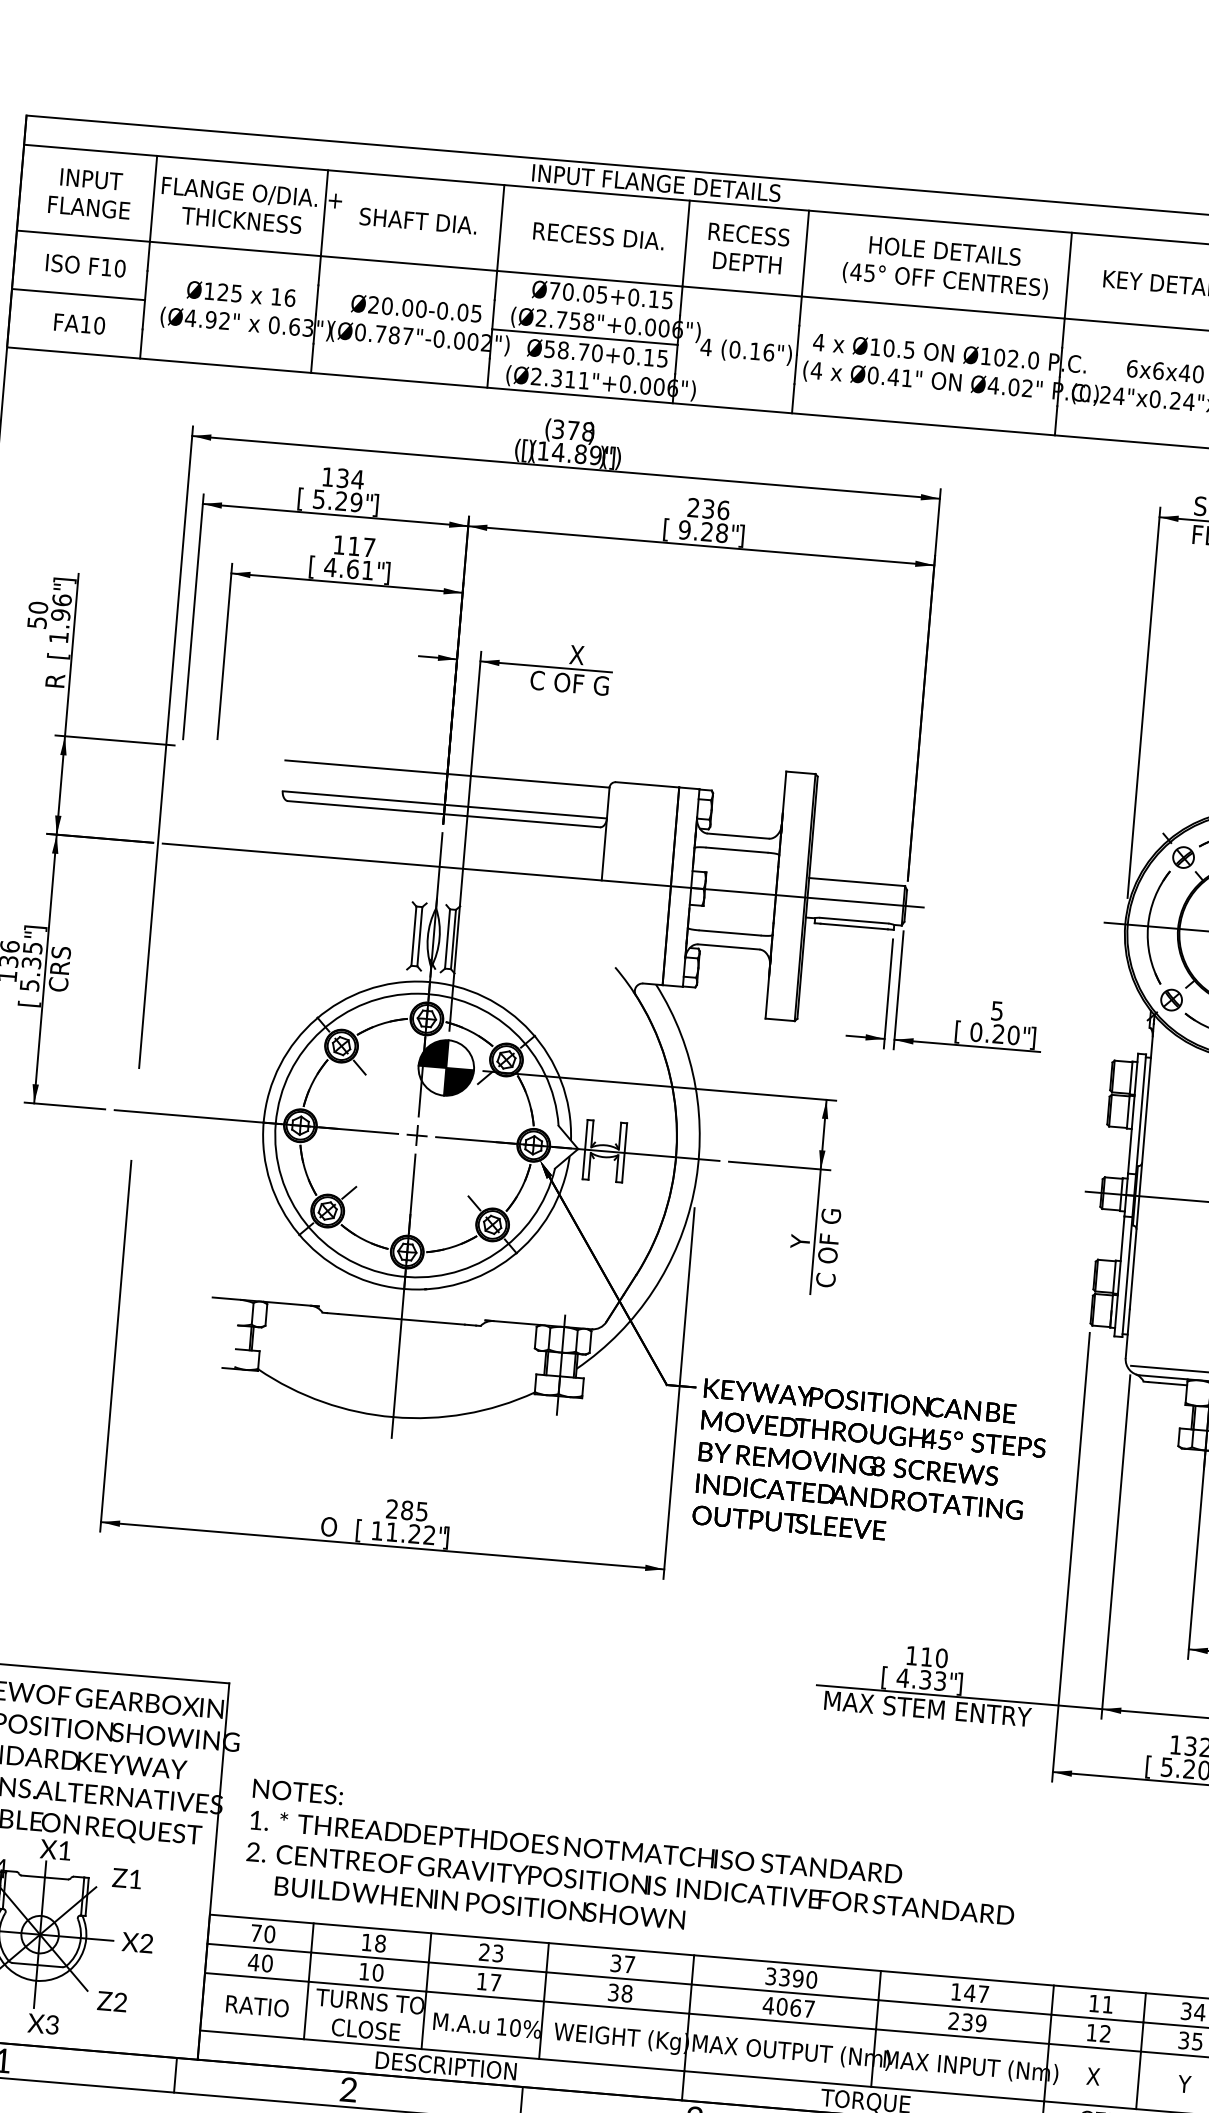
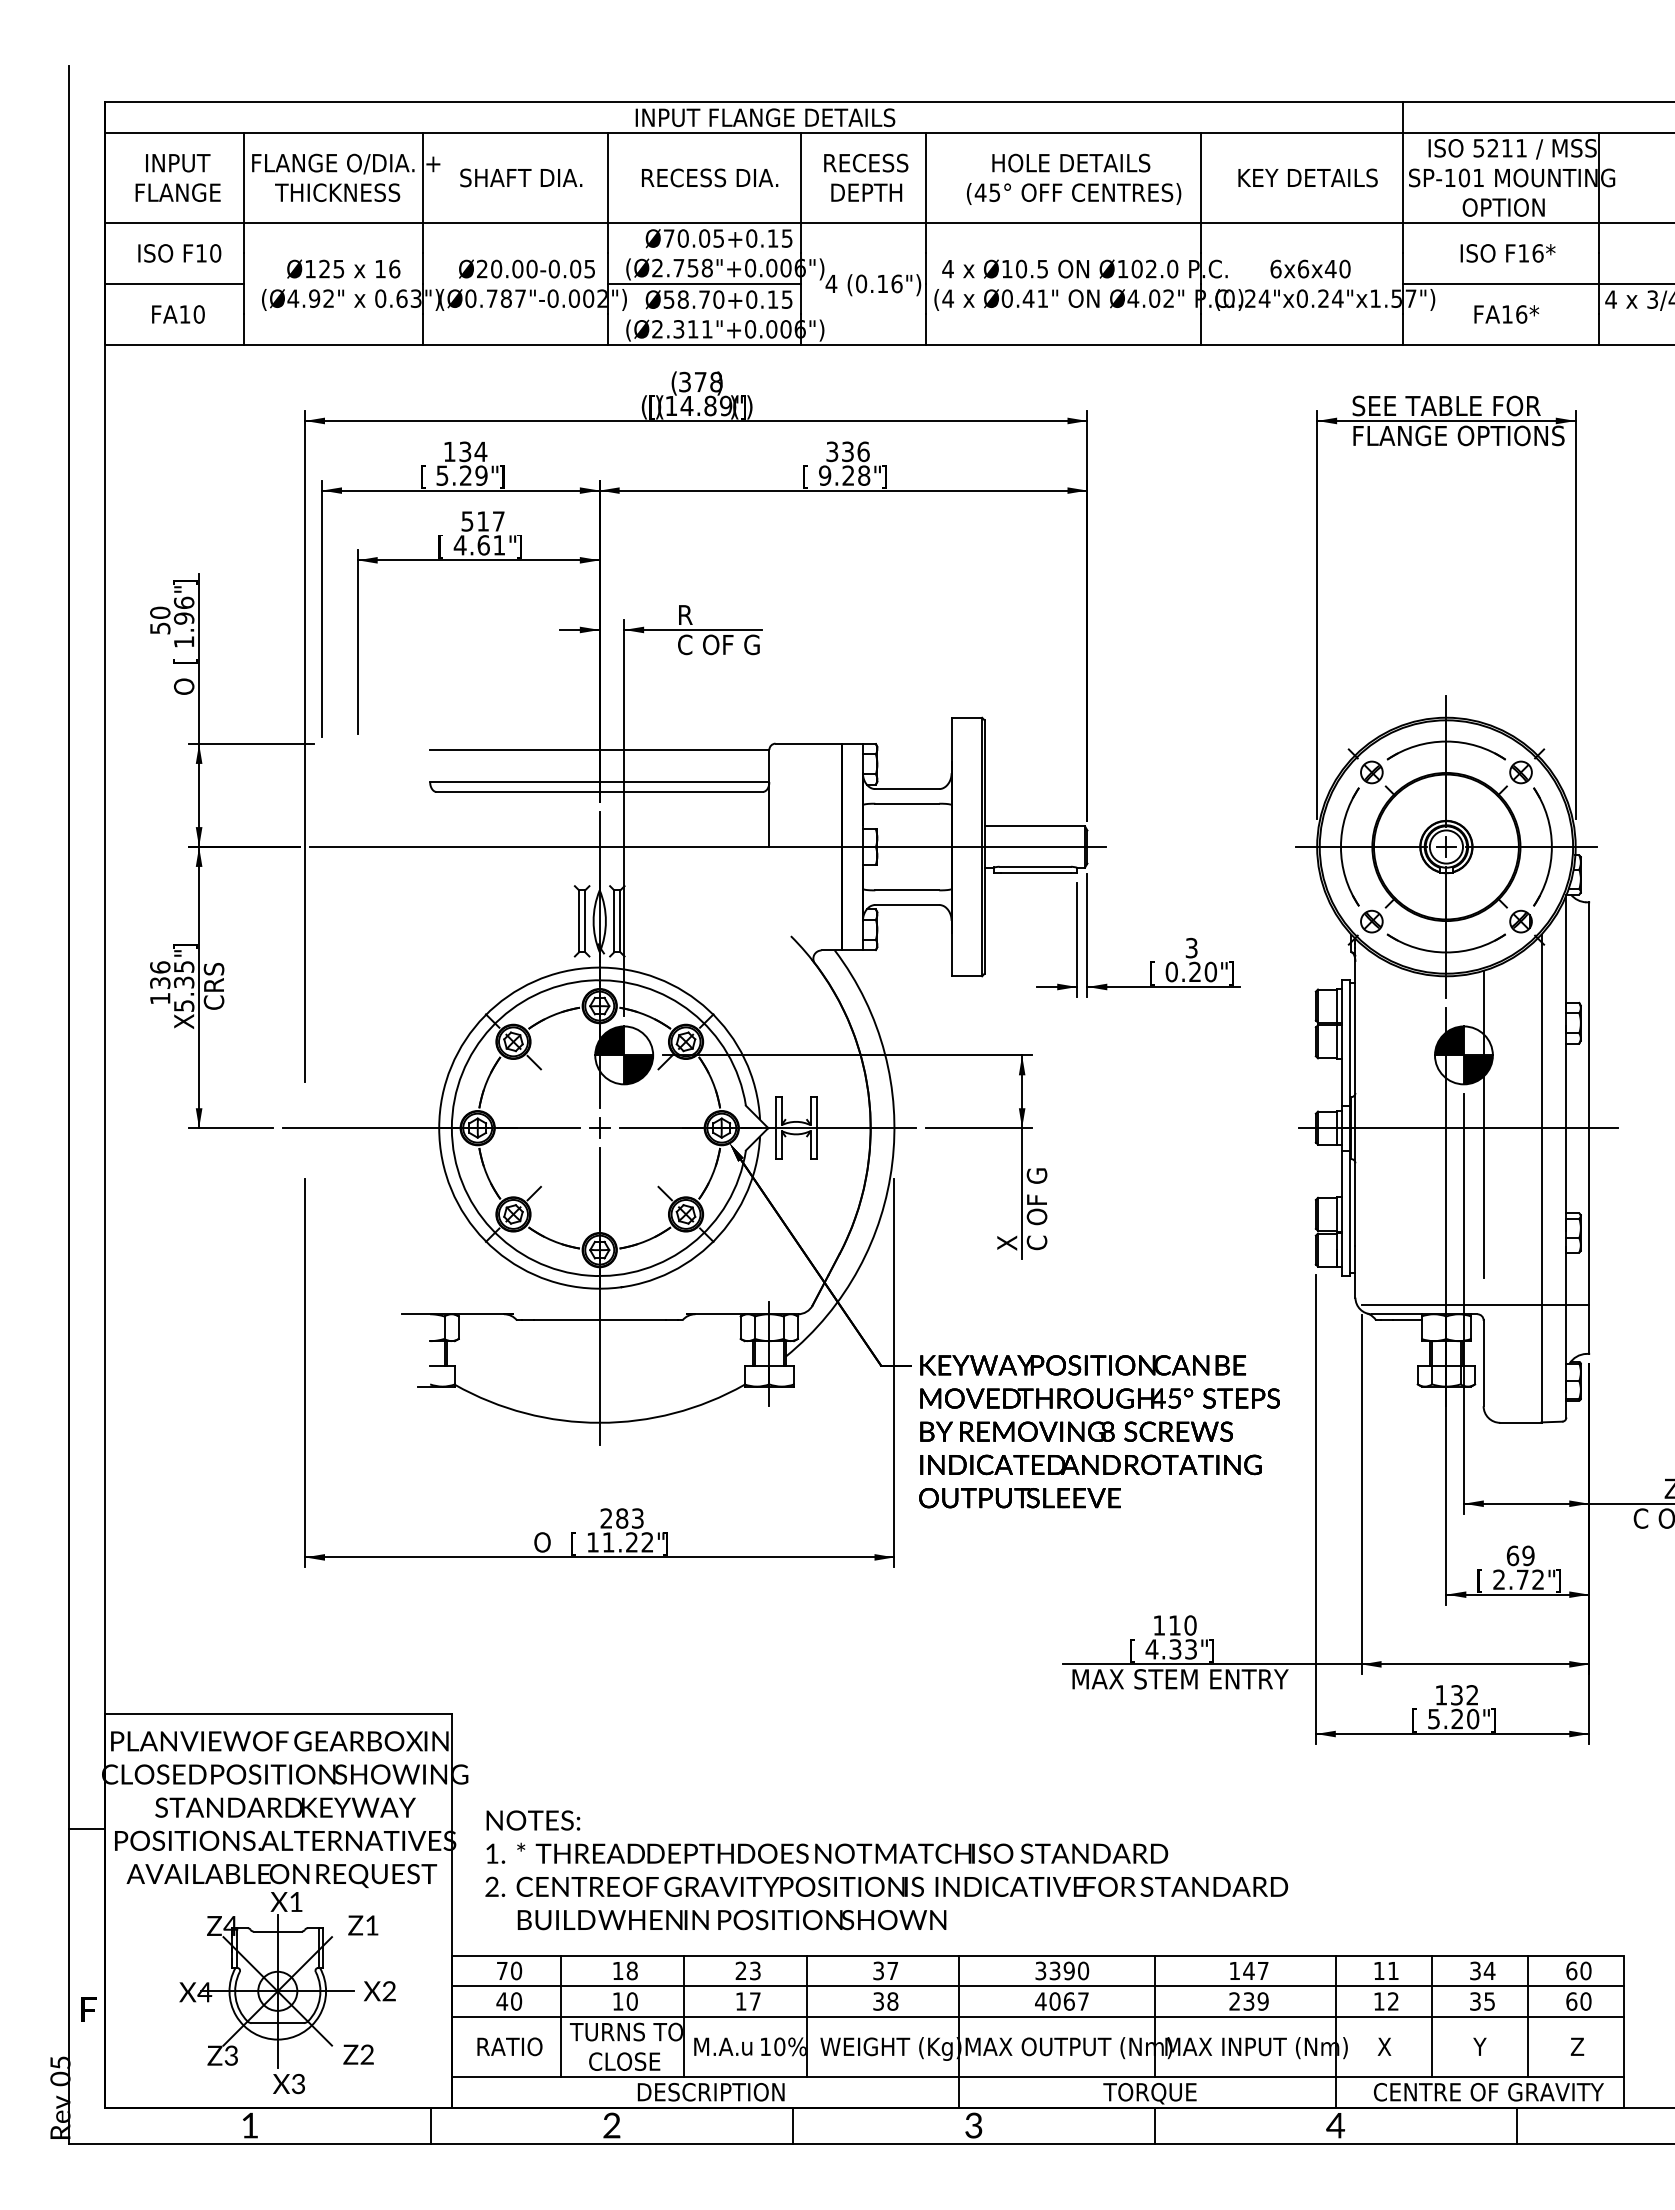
text: (693, 507) -> (832, 451), 236 -> 336
text: (339, 545) -> (467, 521), 117 -> 517
text: (559, 653) -> (705, 614), X -> R
text: (54, 680) -> (183, 686), R -> O
text: (29, 1000) -> (185, 1021), [ -> X
text: (997, 1010) -> (1191, 947), 5 -> 3
text: (799, 1259) -> (1007, 1223), Y -> X
text: (421, 1510) -> (637, 1517), 285 -> 283

